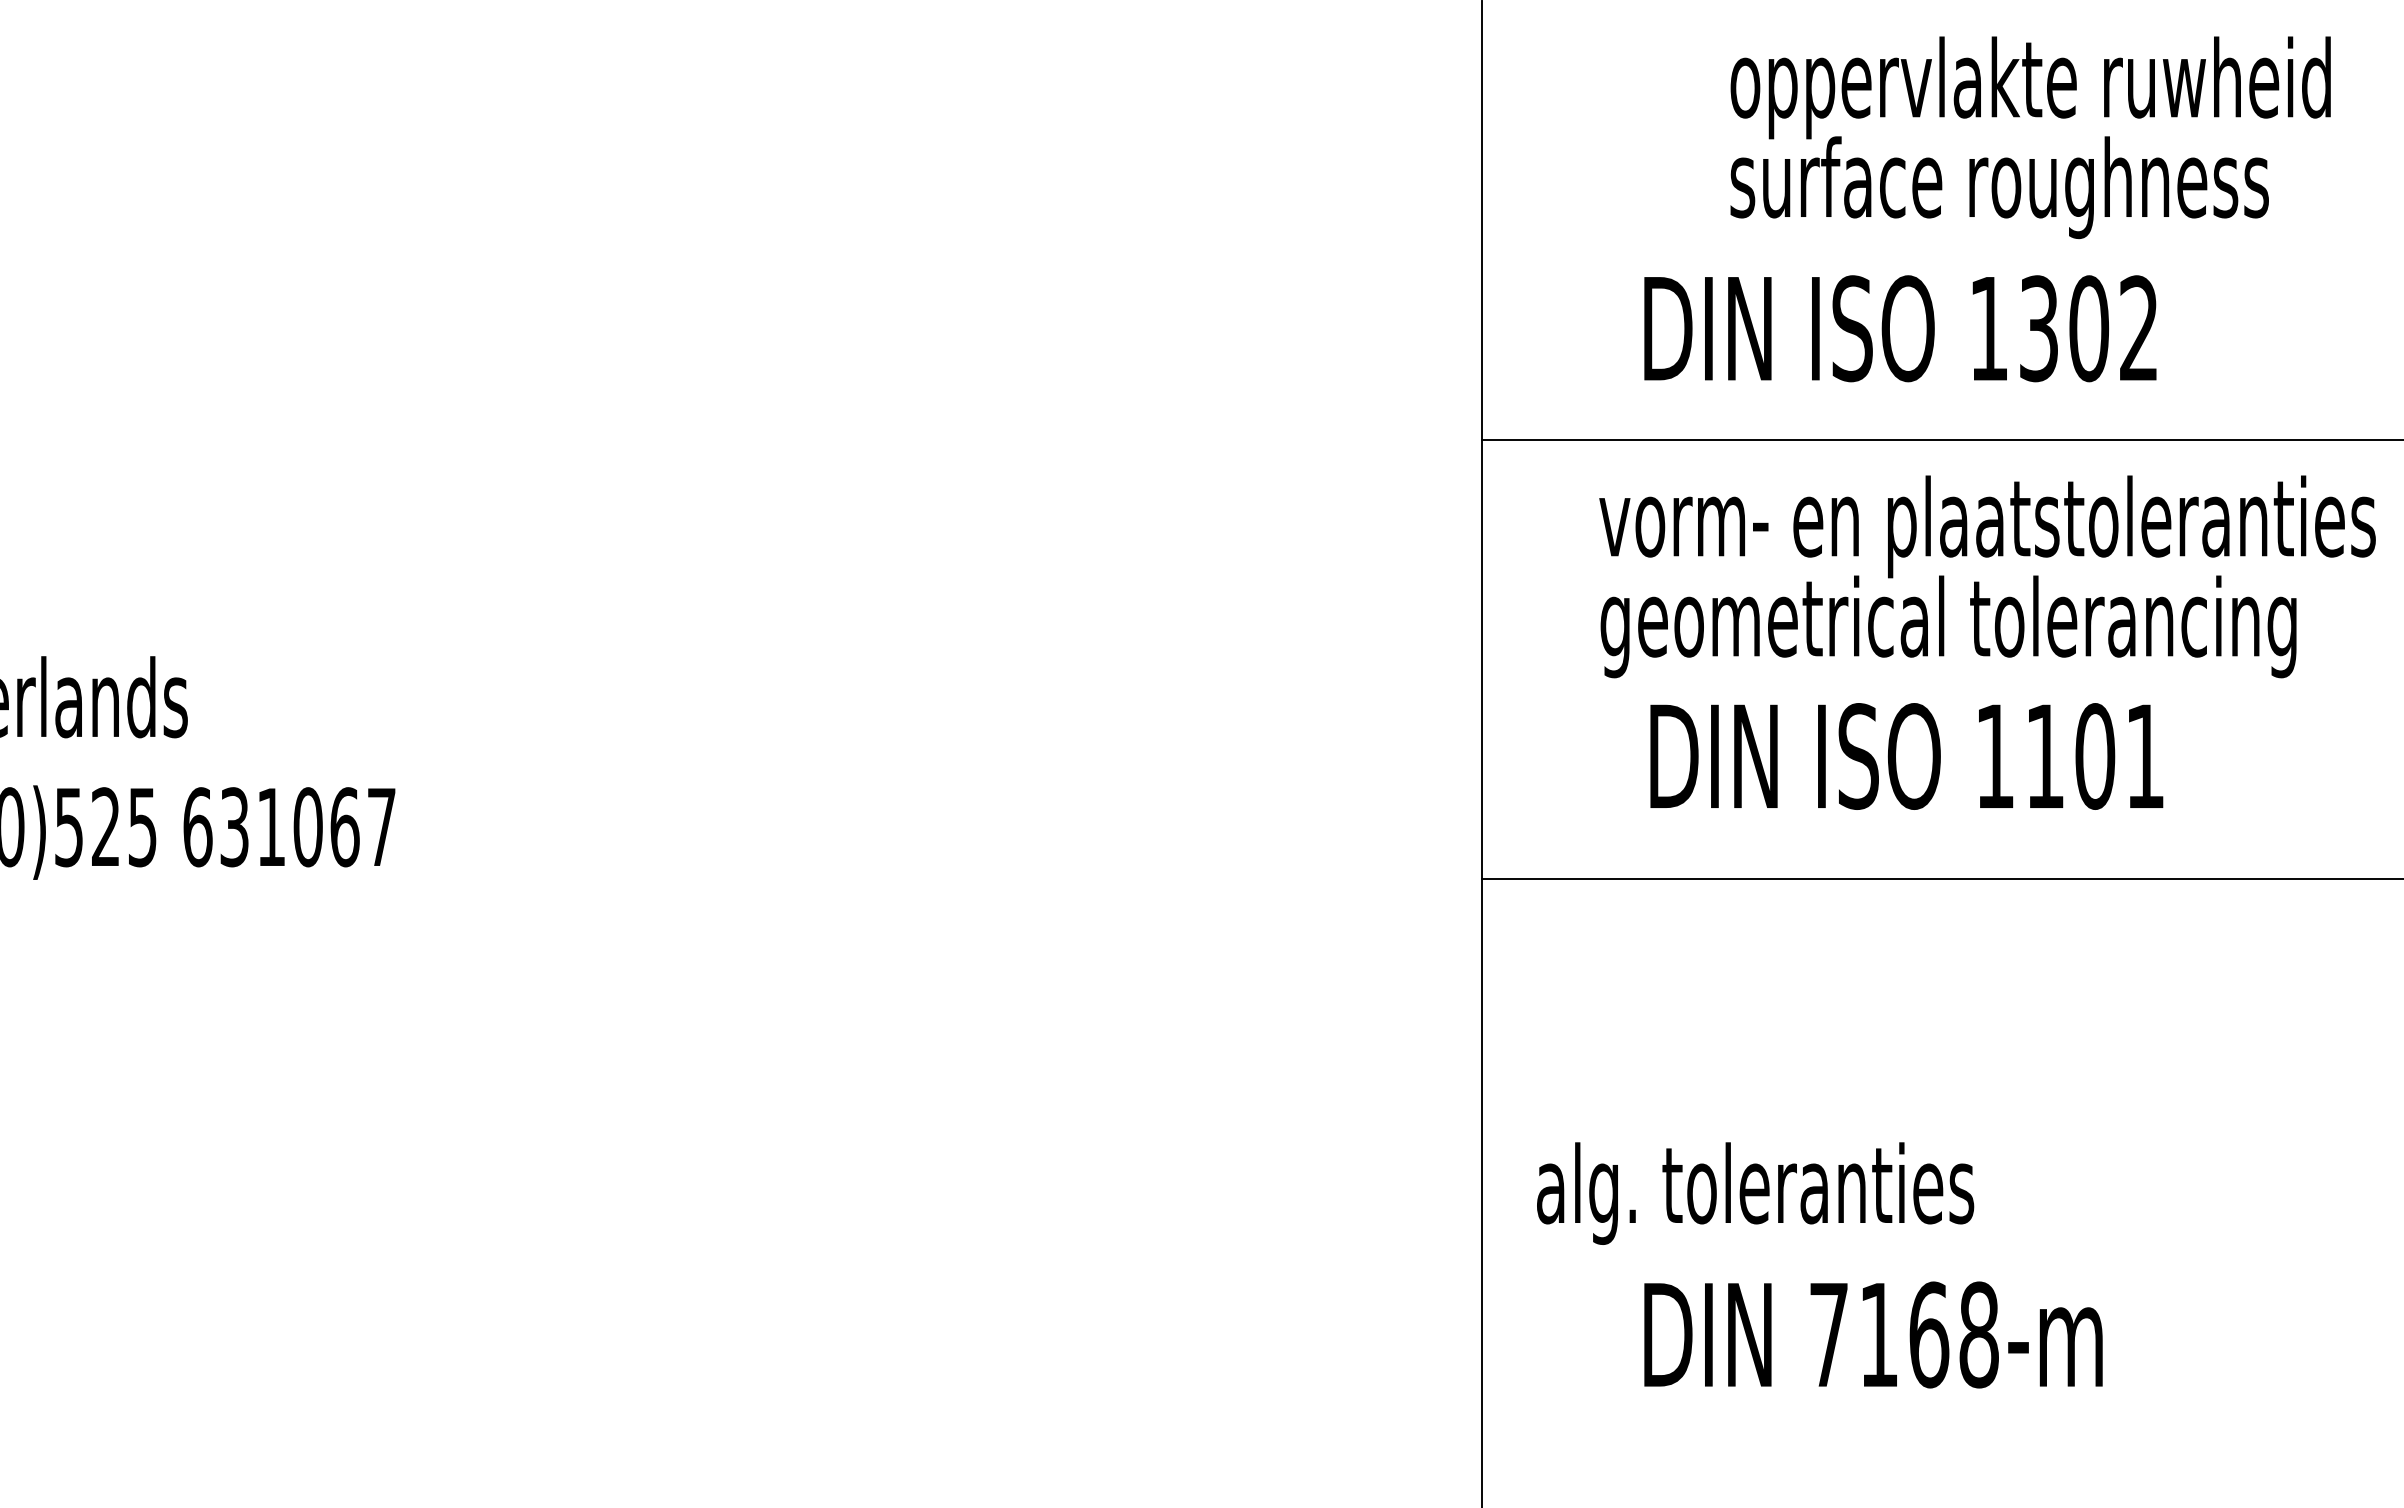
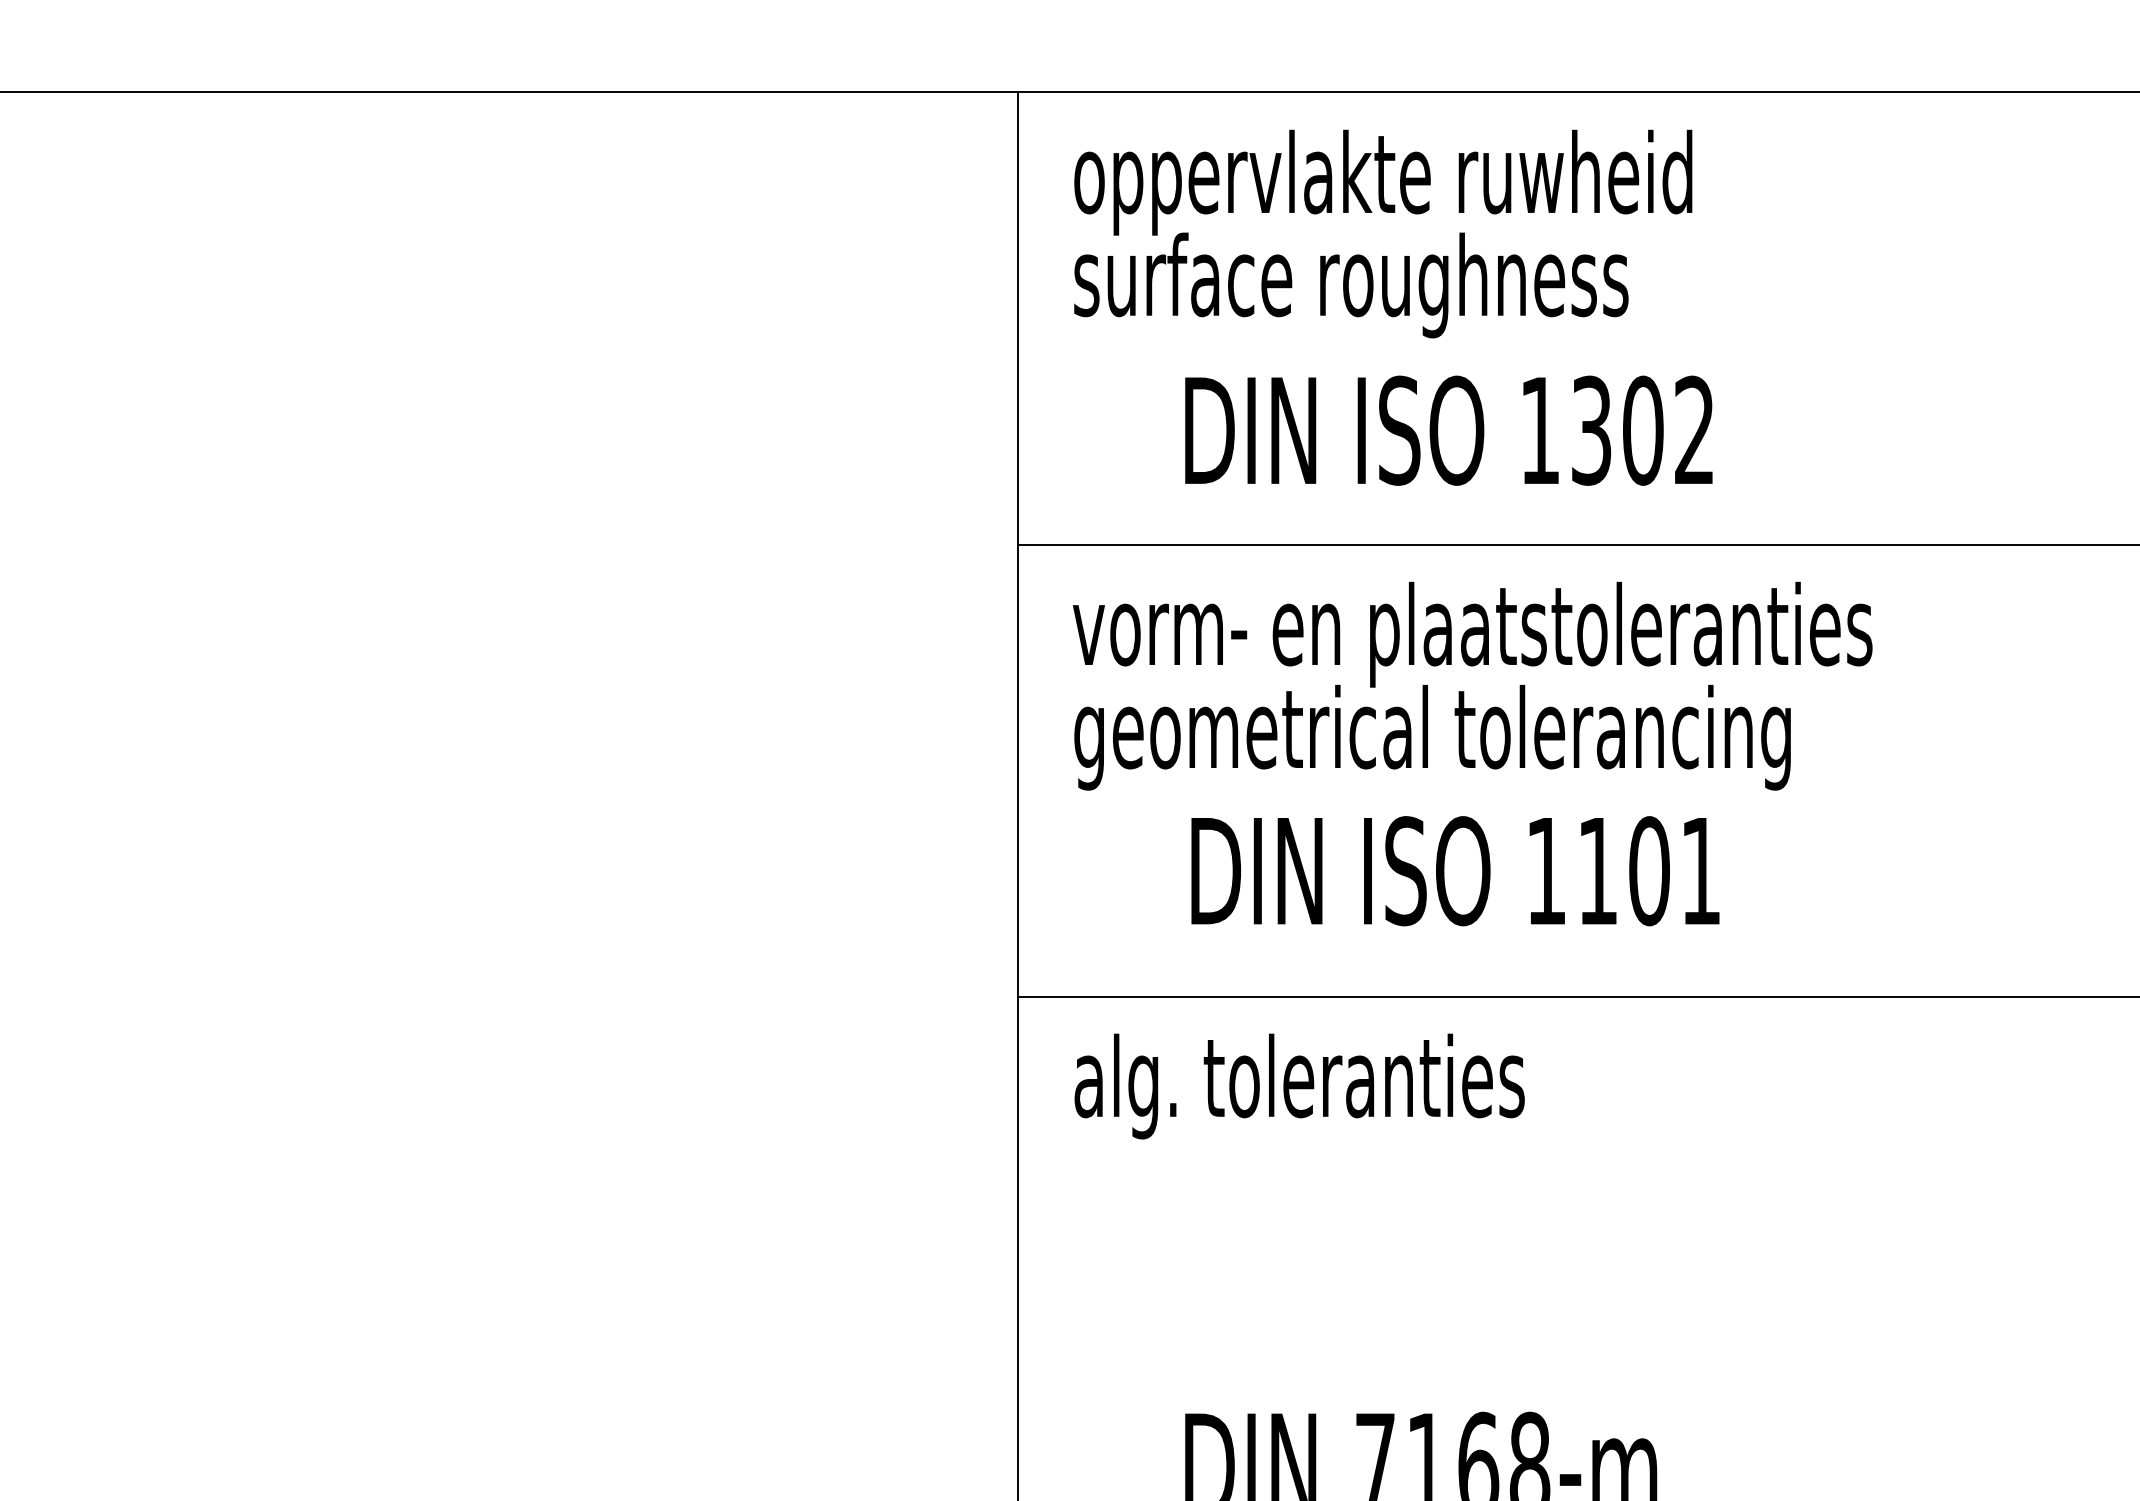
text: (2030, 137) -> (1383, 233), moved
text: (1987, 576) -> (1472, 685), moved
text: (1755, 1193) -> (1299, 1086), moved

